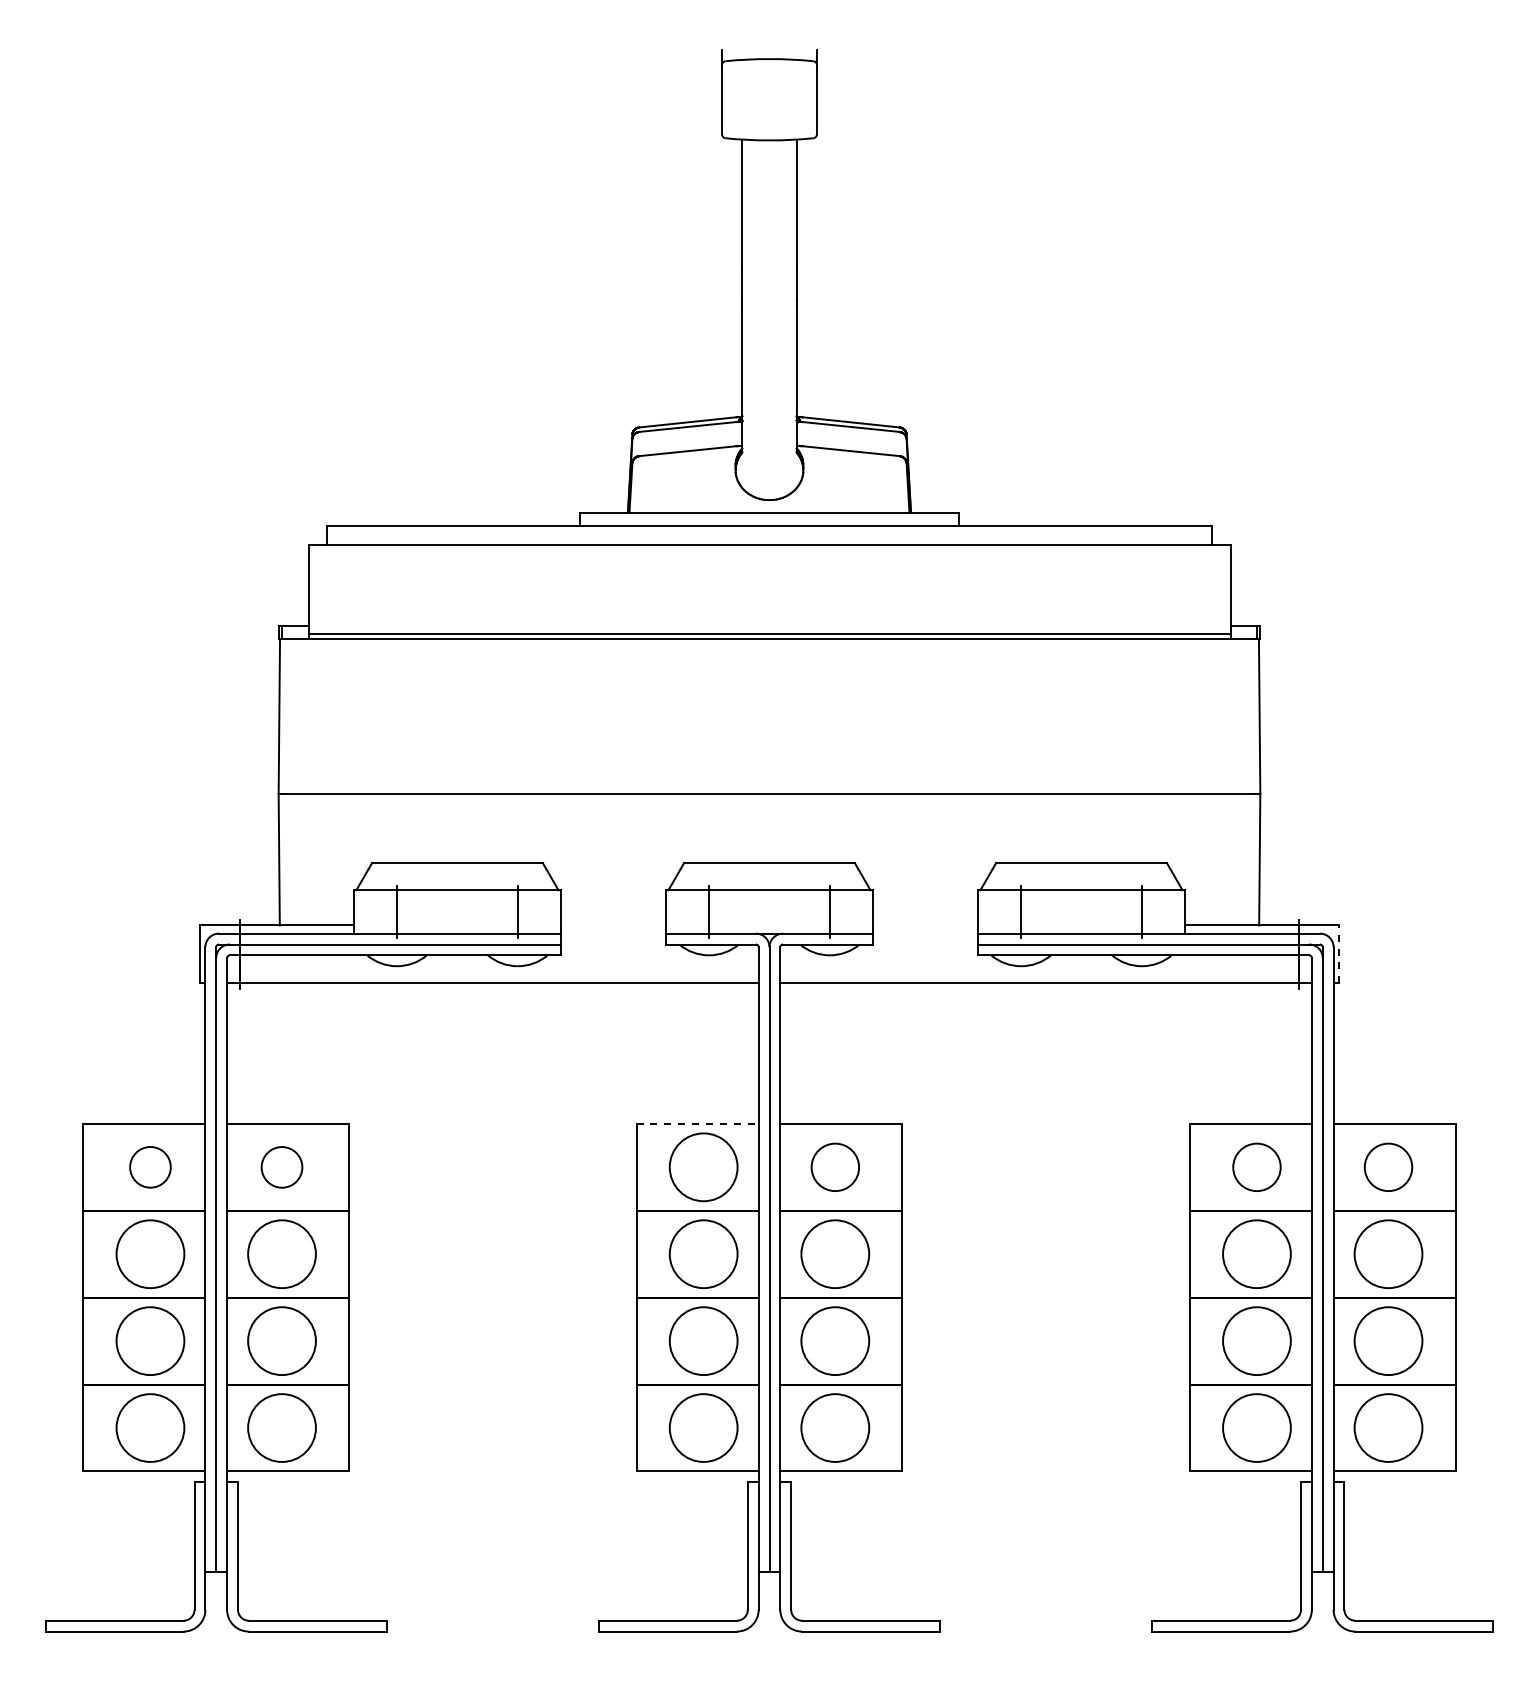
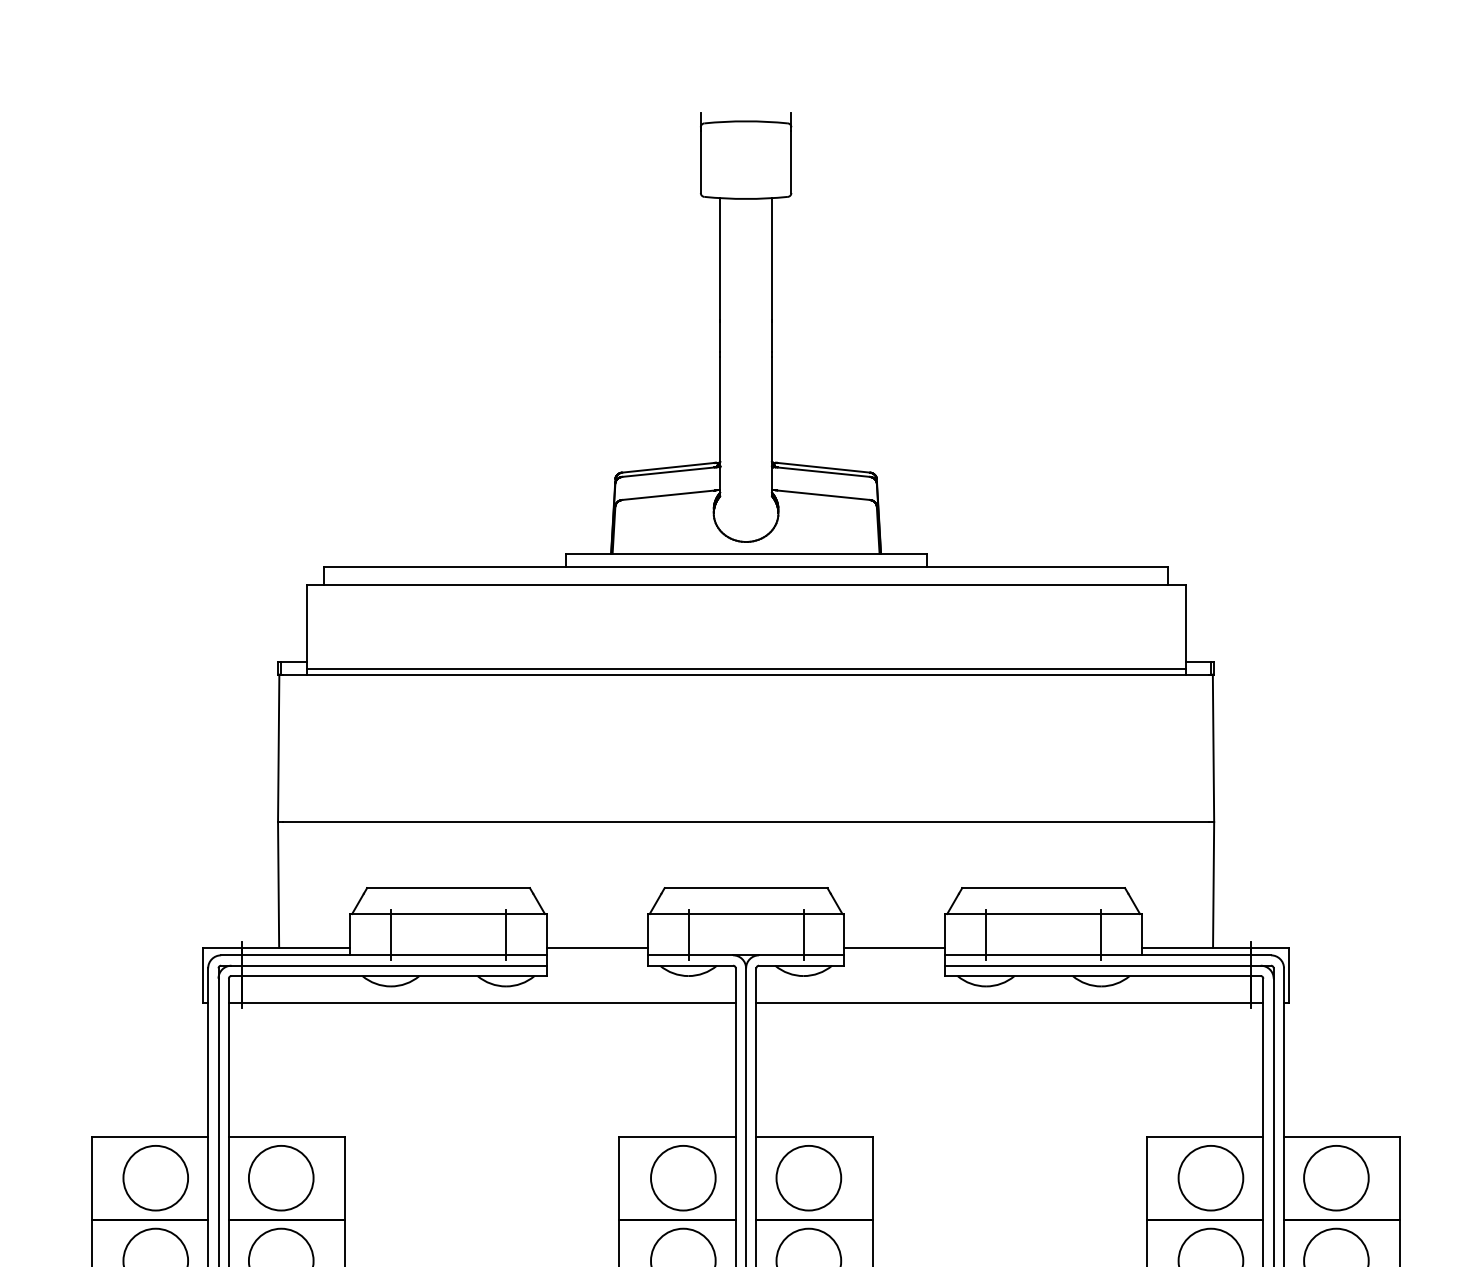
line: (613, 925) -> (597, 947), added
line: (925, 925) -> (894, 947), added
line: (1339, 954) -> (1289, 975), dashed -> solid
line: (698, 1123) -> (678, 1136), dashed -> solid
circle: (150, 1167) -> (155, 1178), size x1.67
circle: (281, 1167) -> (280, 1178), size x1.67
circle: (835, 1167) -> (809, 1178), size x1.43
circle: (1256, 1167) -> (1210, 1178), size x1.43
circle: (1388, 1167) -> (1336, 1178), size x1.43

